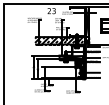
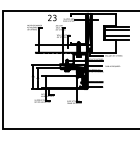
hatch: (59, 40) -> (60, 48), removed

